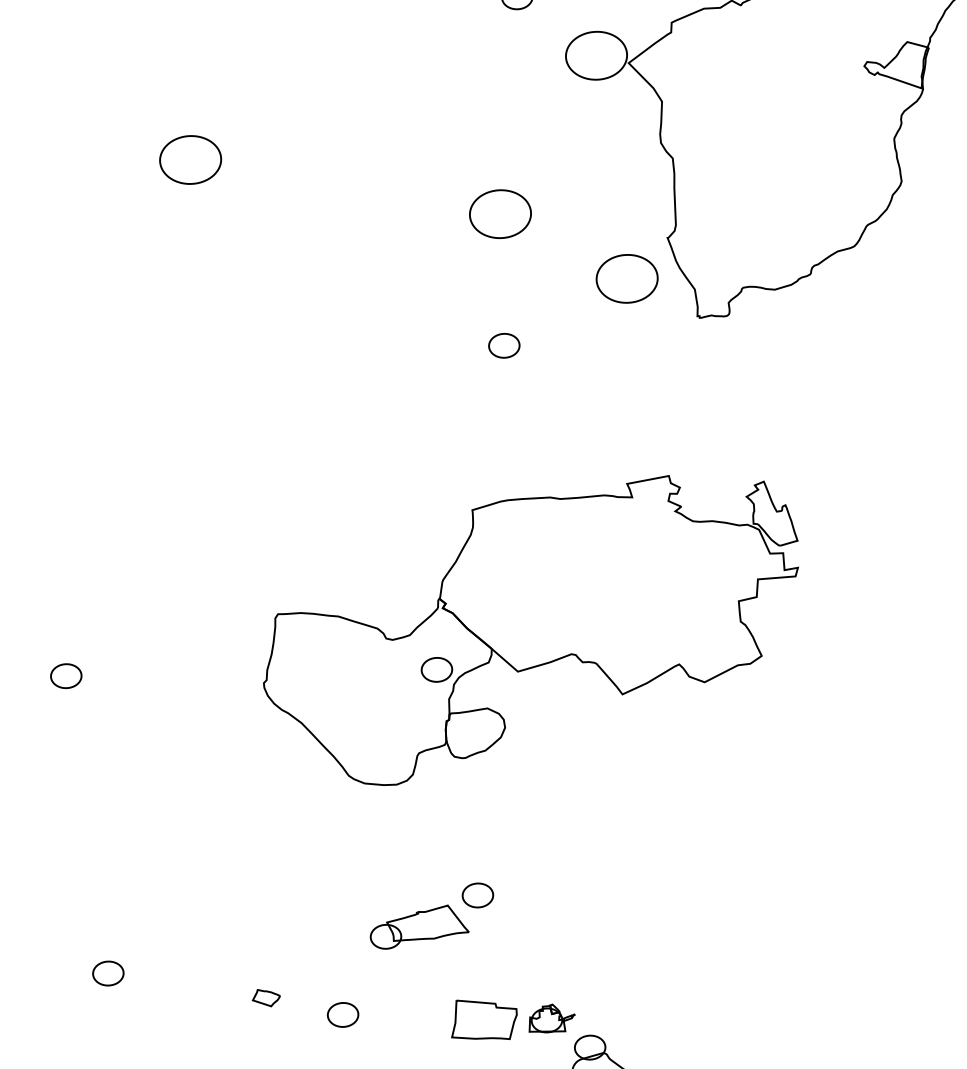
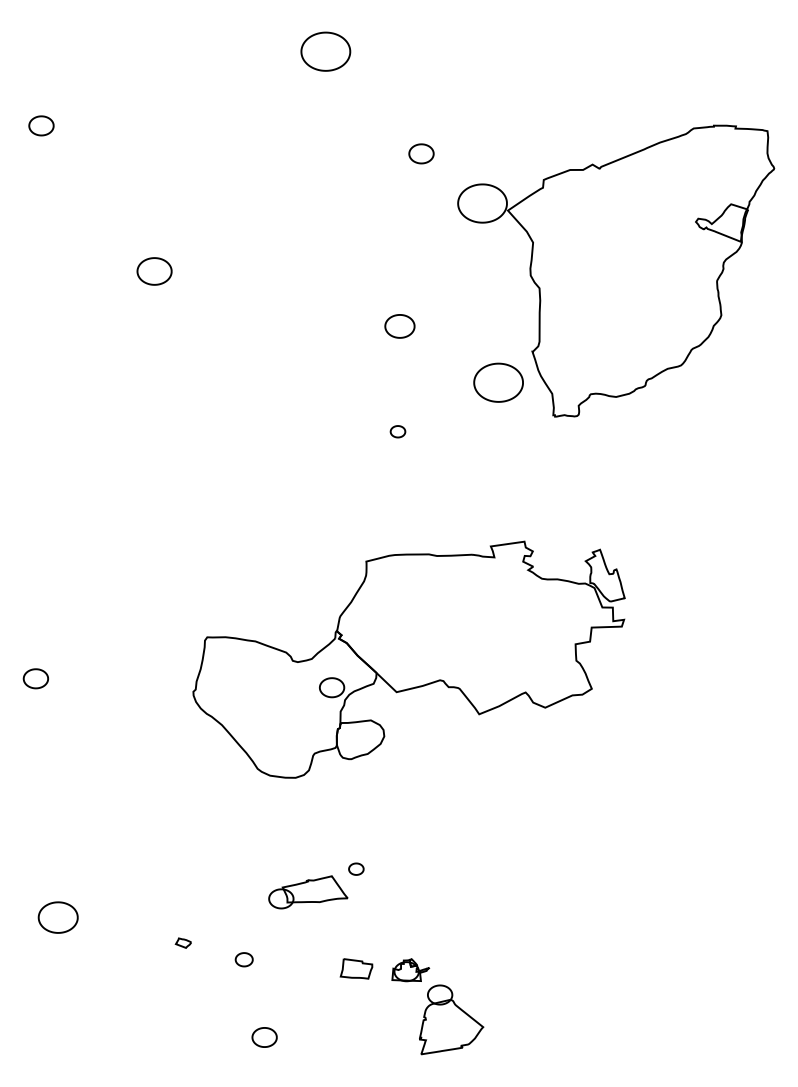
part: (190, 160) -> (154, 271), size x0.7
part: (499, 214) -> (399, 326), size x0.6
part: (503, 345) -> (397, 431), size x0.6
part: (478, 894) -> (356, 868), size x0.6
part: (108, 973) -> (58, 917), size x1.6
part: (266, 997) -> (183, 942), size x0.7
part: (343, 1014) -> (244, 959), size x0.7
part: (484, 1019) -> (356, 968), size x0.6

